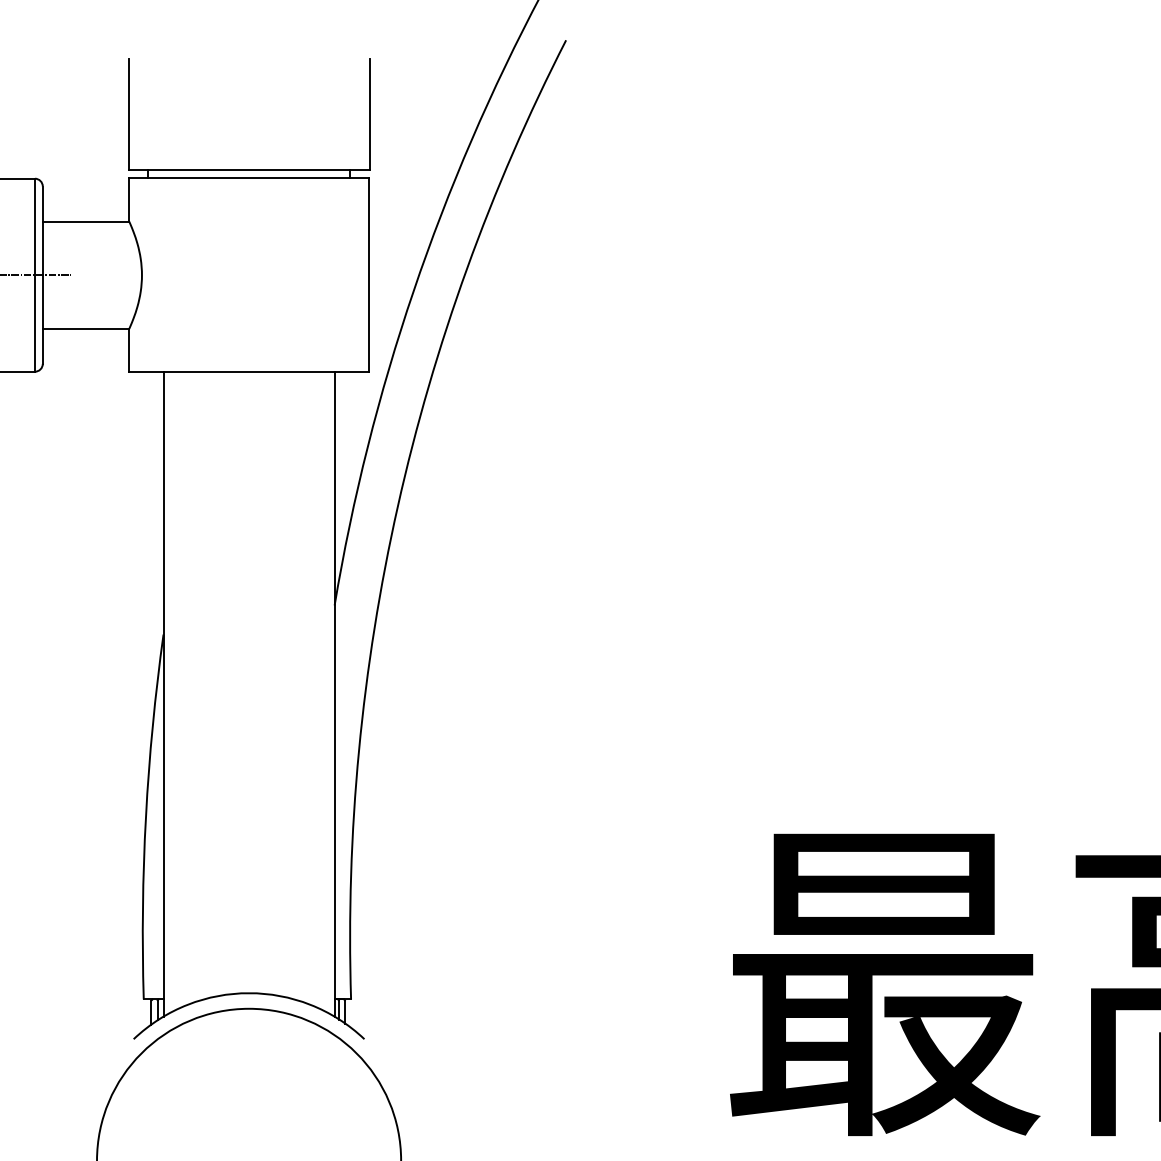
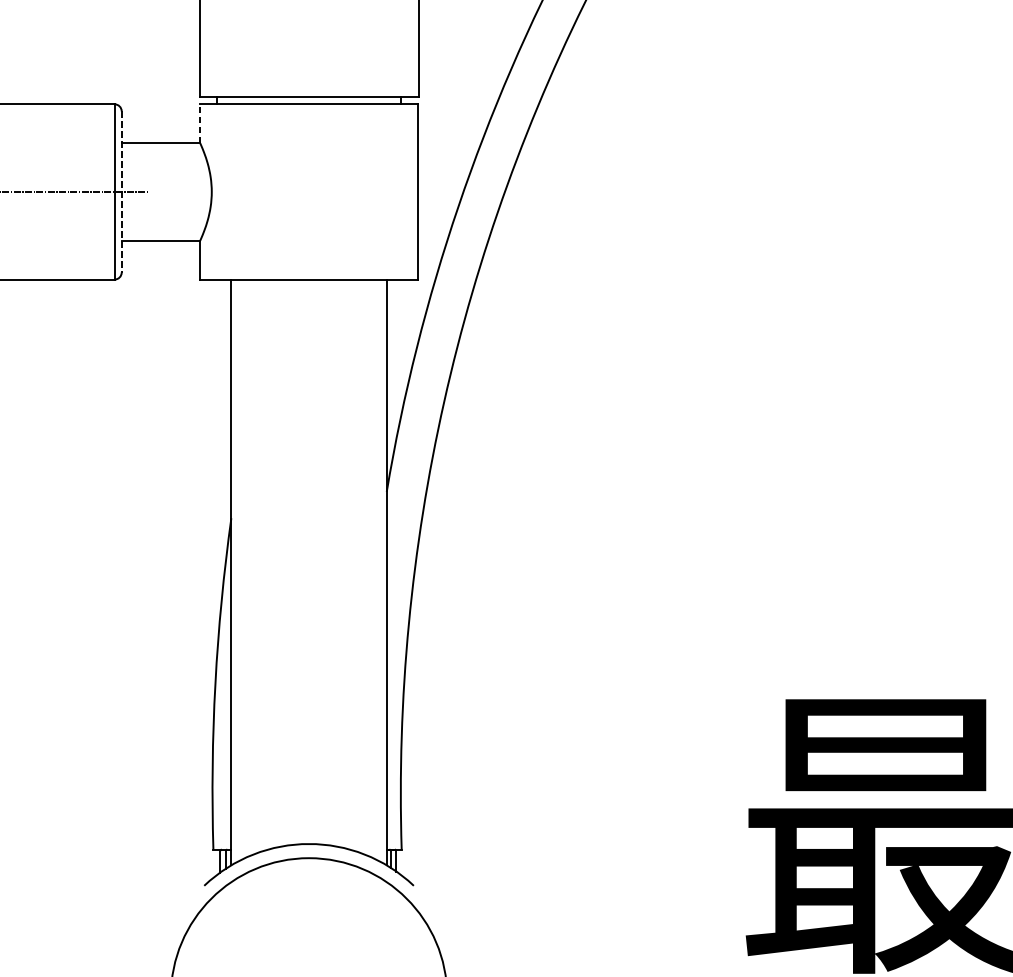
line: (129, 199) -> (200, 123), solid -> dashed
line: (42, 275) -> (121, 192), solid -> dashed

